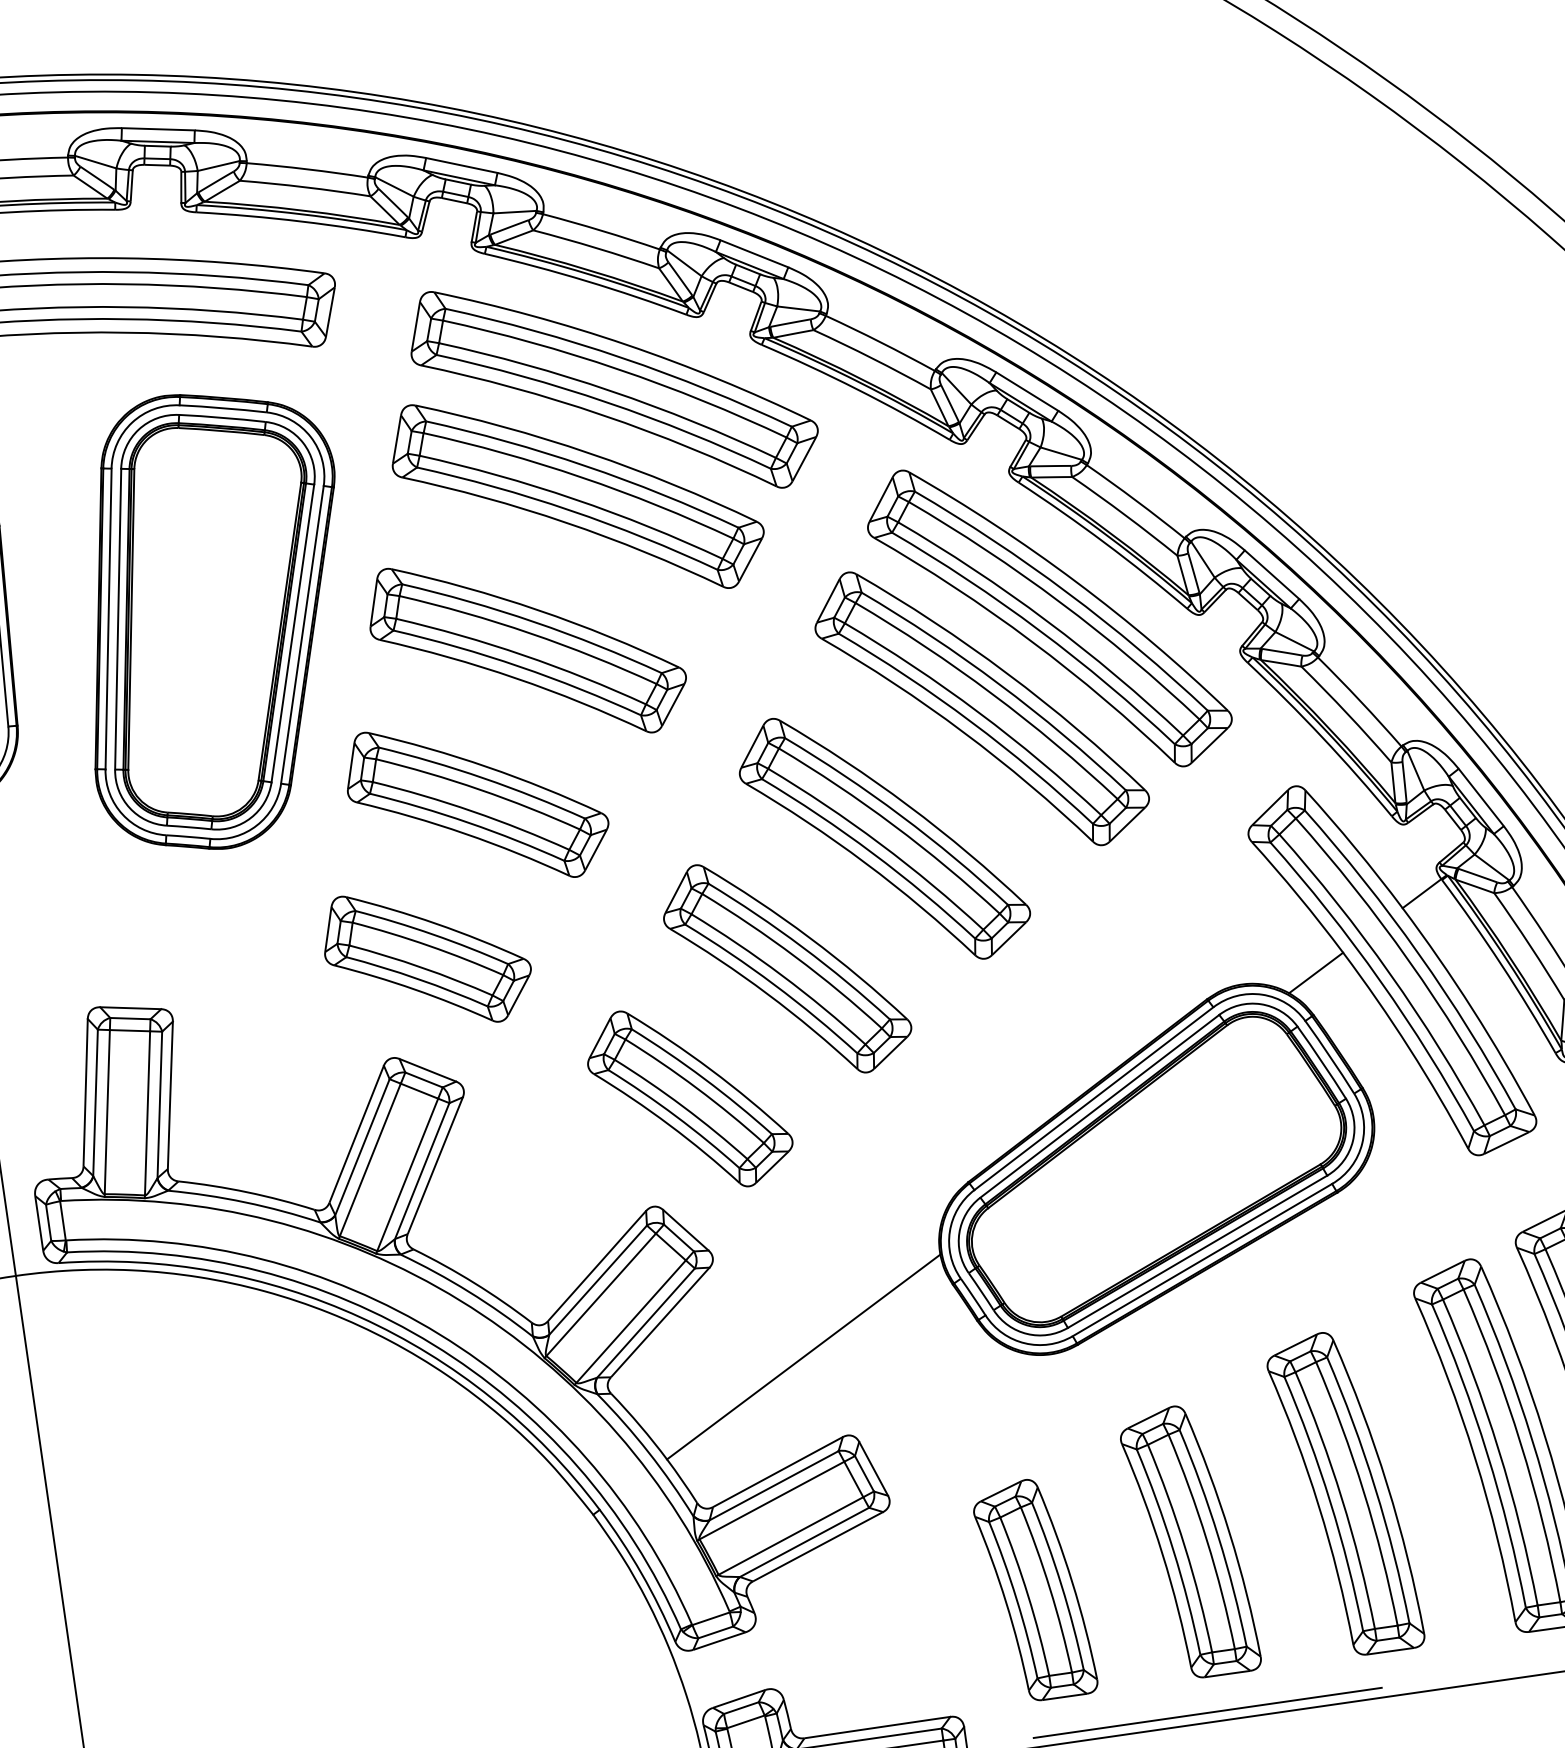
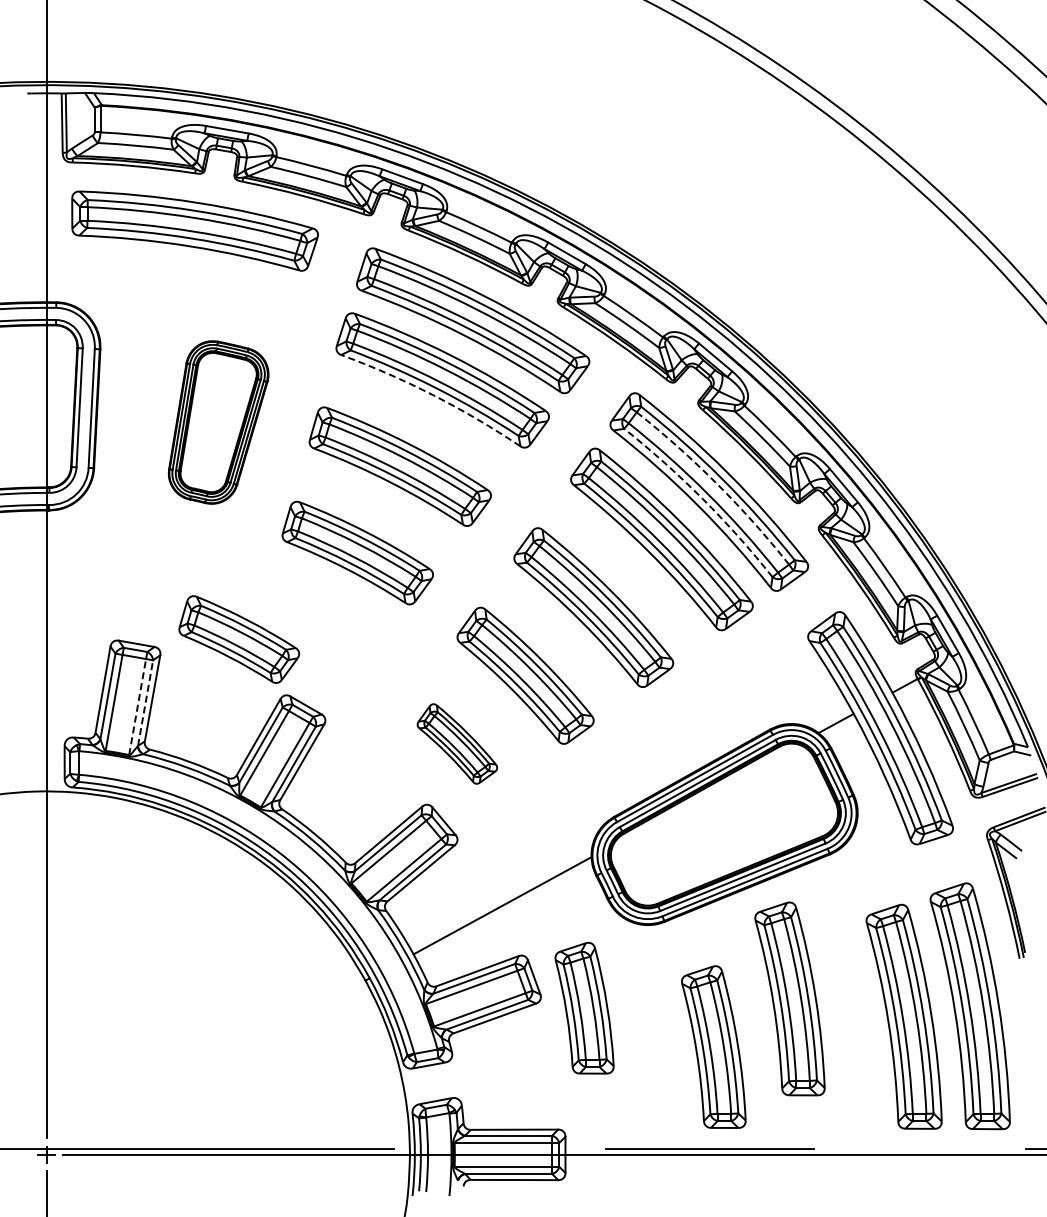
arc: (565, 522) -> (433, 395), solid -> dashed
arc: (1060, 603) -> (717, 484), solid -> dashed
part: (213, 619) -> (218, 422), size x0.6
arc: (1039, 629) -> (702, 498), solid -> dashed
part: (427, 958) -> (239, 639), moved
part: (689, 1097) -> (457, 743), size x0.7
line: (159, 1103) -> (145, 702), solid -> dashed
line: (147, 1114) -> (137, 707), solid -> dashed
part: (1343, 1493) -> (789, 998), moved
part: (1034, 1588) -> (584, 1007), moved

